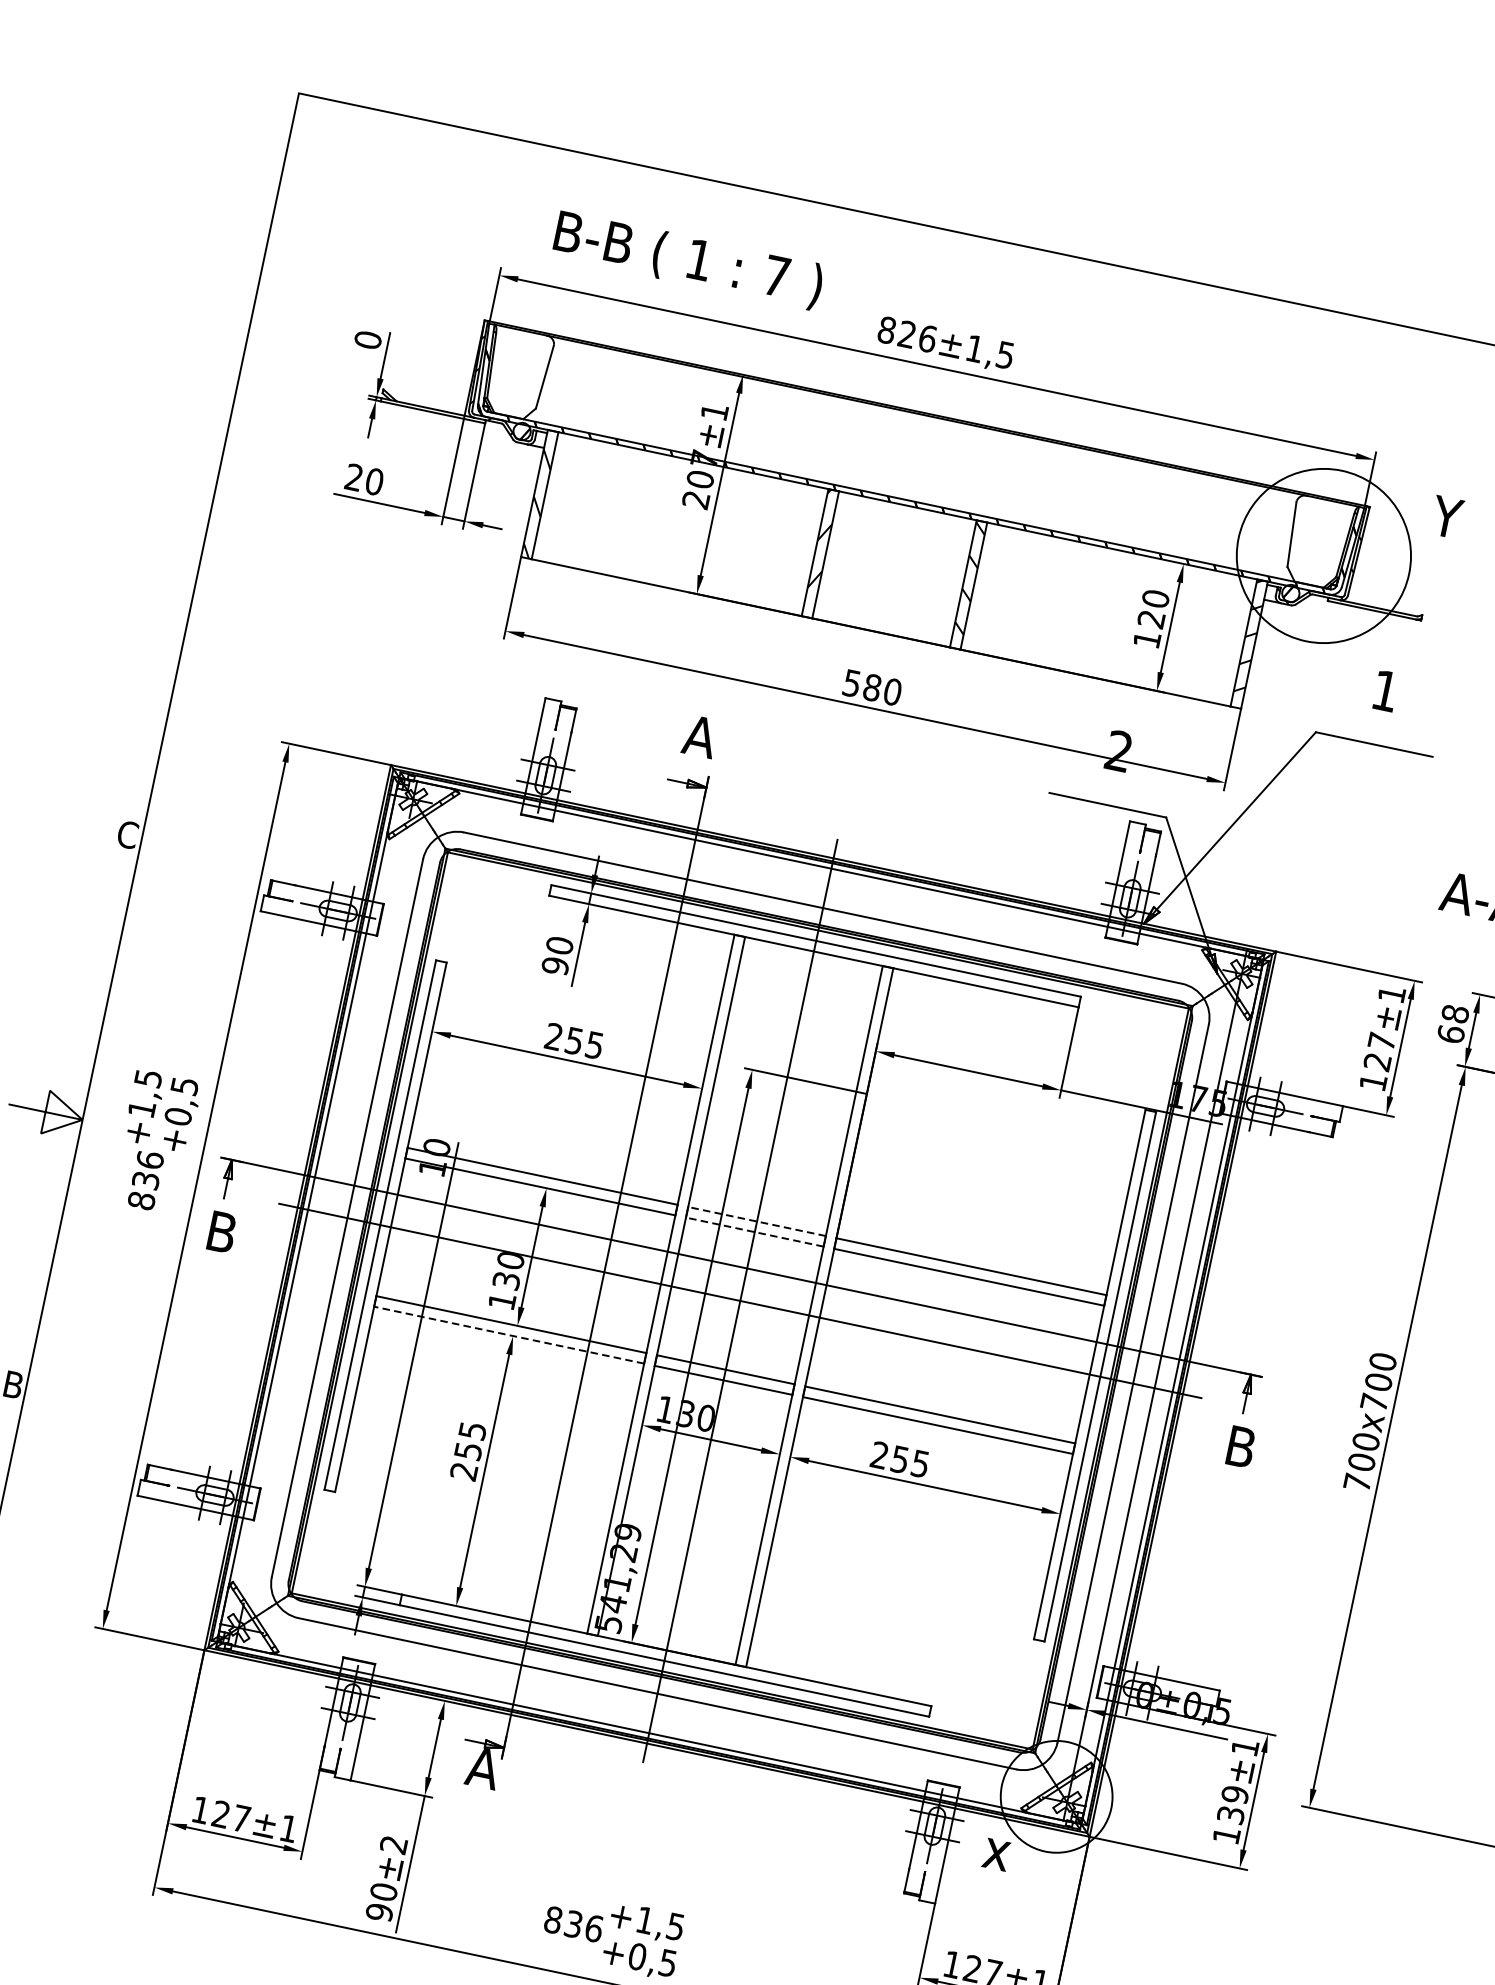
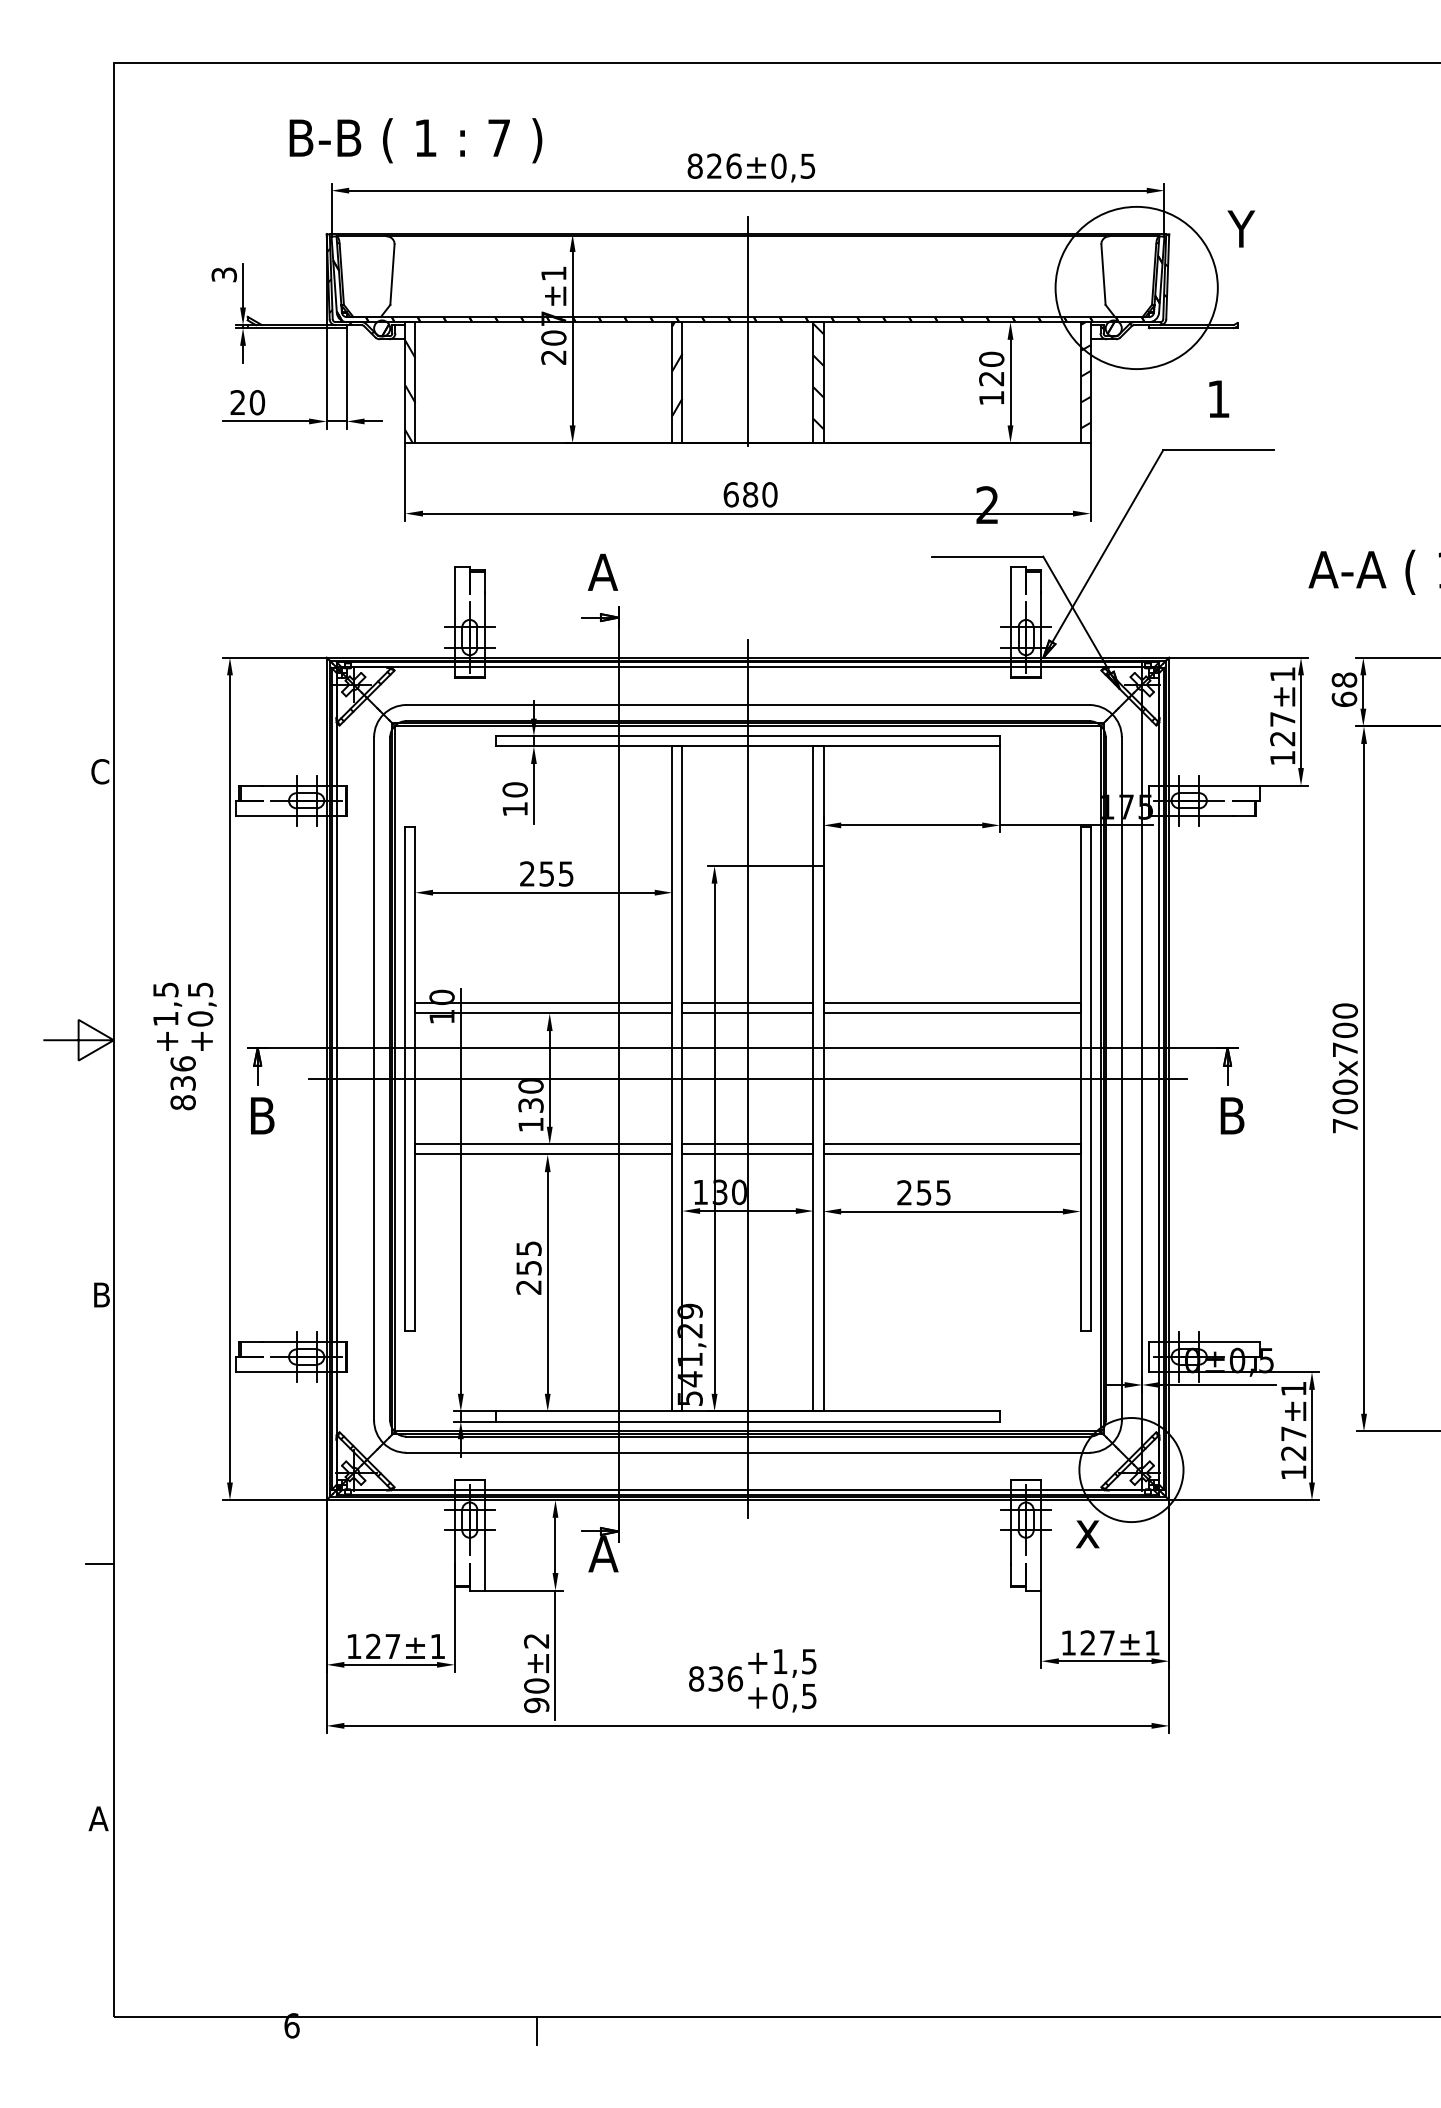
text: (688, 260) -> (415, 140), moved
text: (368, 339) -> (224, 274), 0 -> 3
text: (974, 347) -> (778, 165), ±1,5 -> ±0,5
line: (905, 515) -> (747, 331), added
text: (851, 683) -> (730, 494), 580 -> 680
text: (554, 965) -> (514, 808), 90 -> 10
line: (756, 1221) -> (747, 1003), dashed -> solid
line: (754, 1232) -> (747, 1013), dashed -> solid
line: (508, 1335) -> (543, 1154), dashed -> solid
text: (1232, 1804) -> (1293, 1443), 139 -> 127

